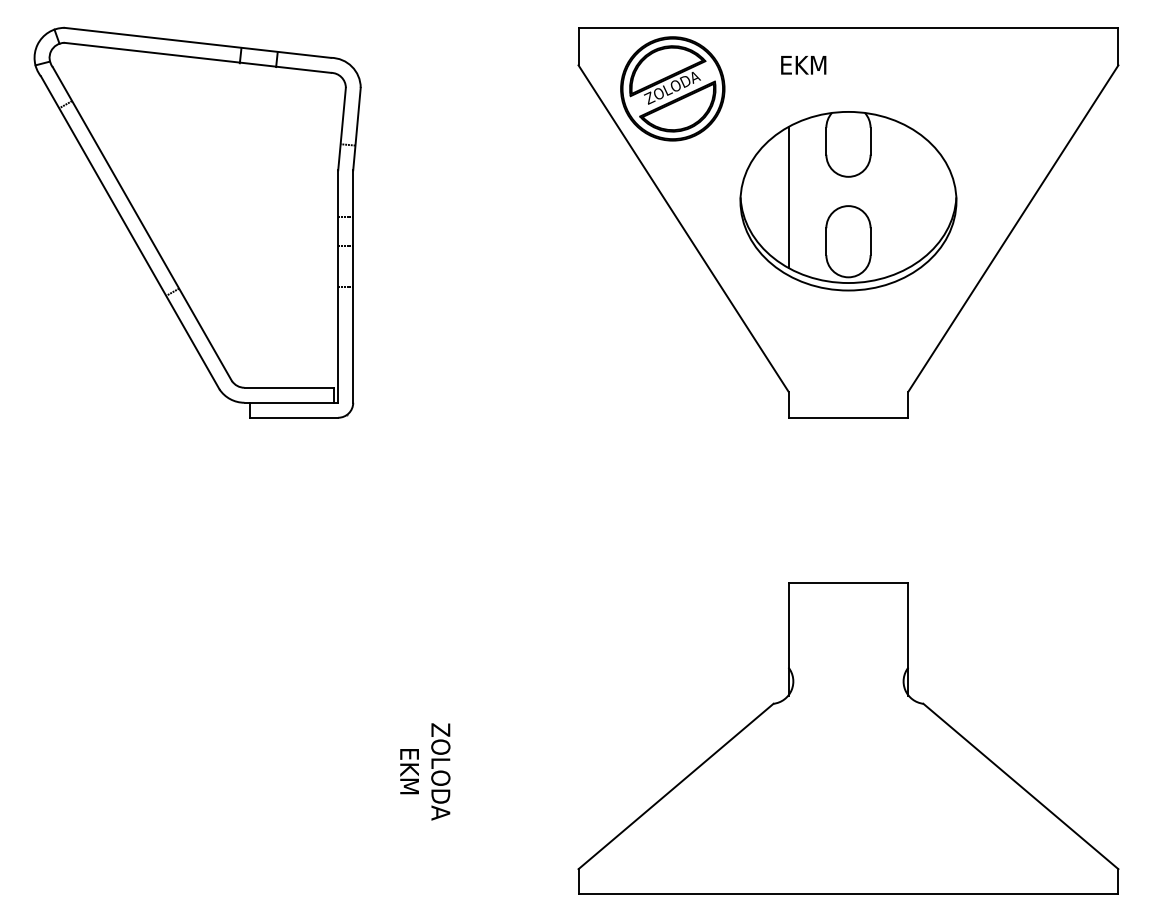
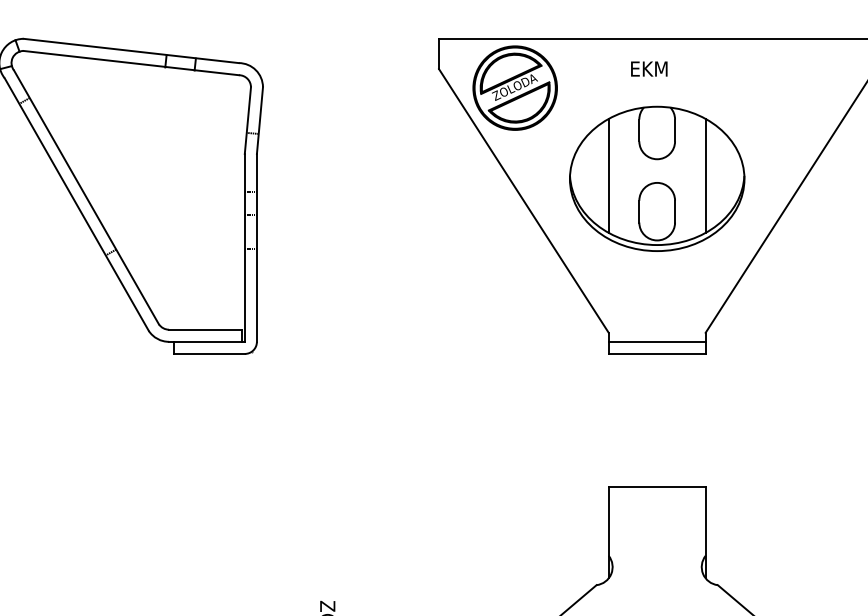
text: (803, 65) -> (649, 69), moved
line: (908, 196) -> (705, 175), added
line: (848, 402) -> (657, 341), added

